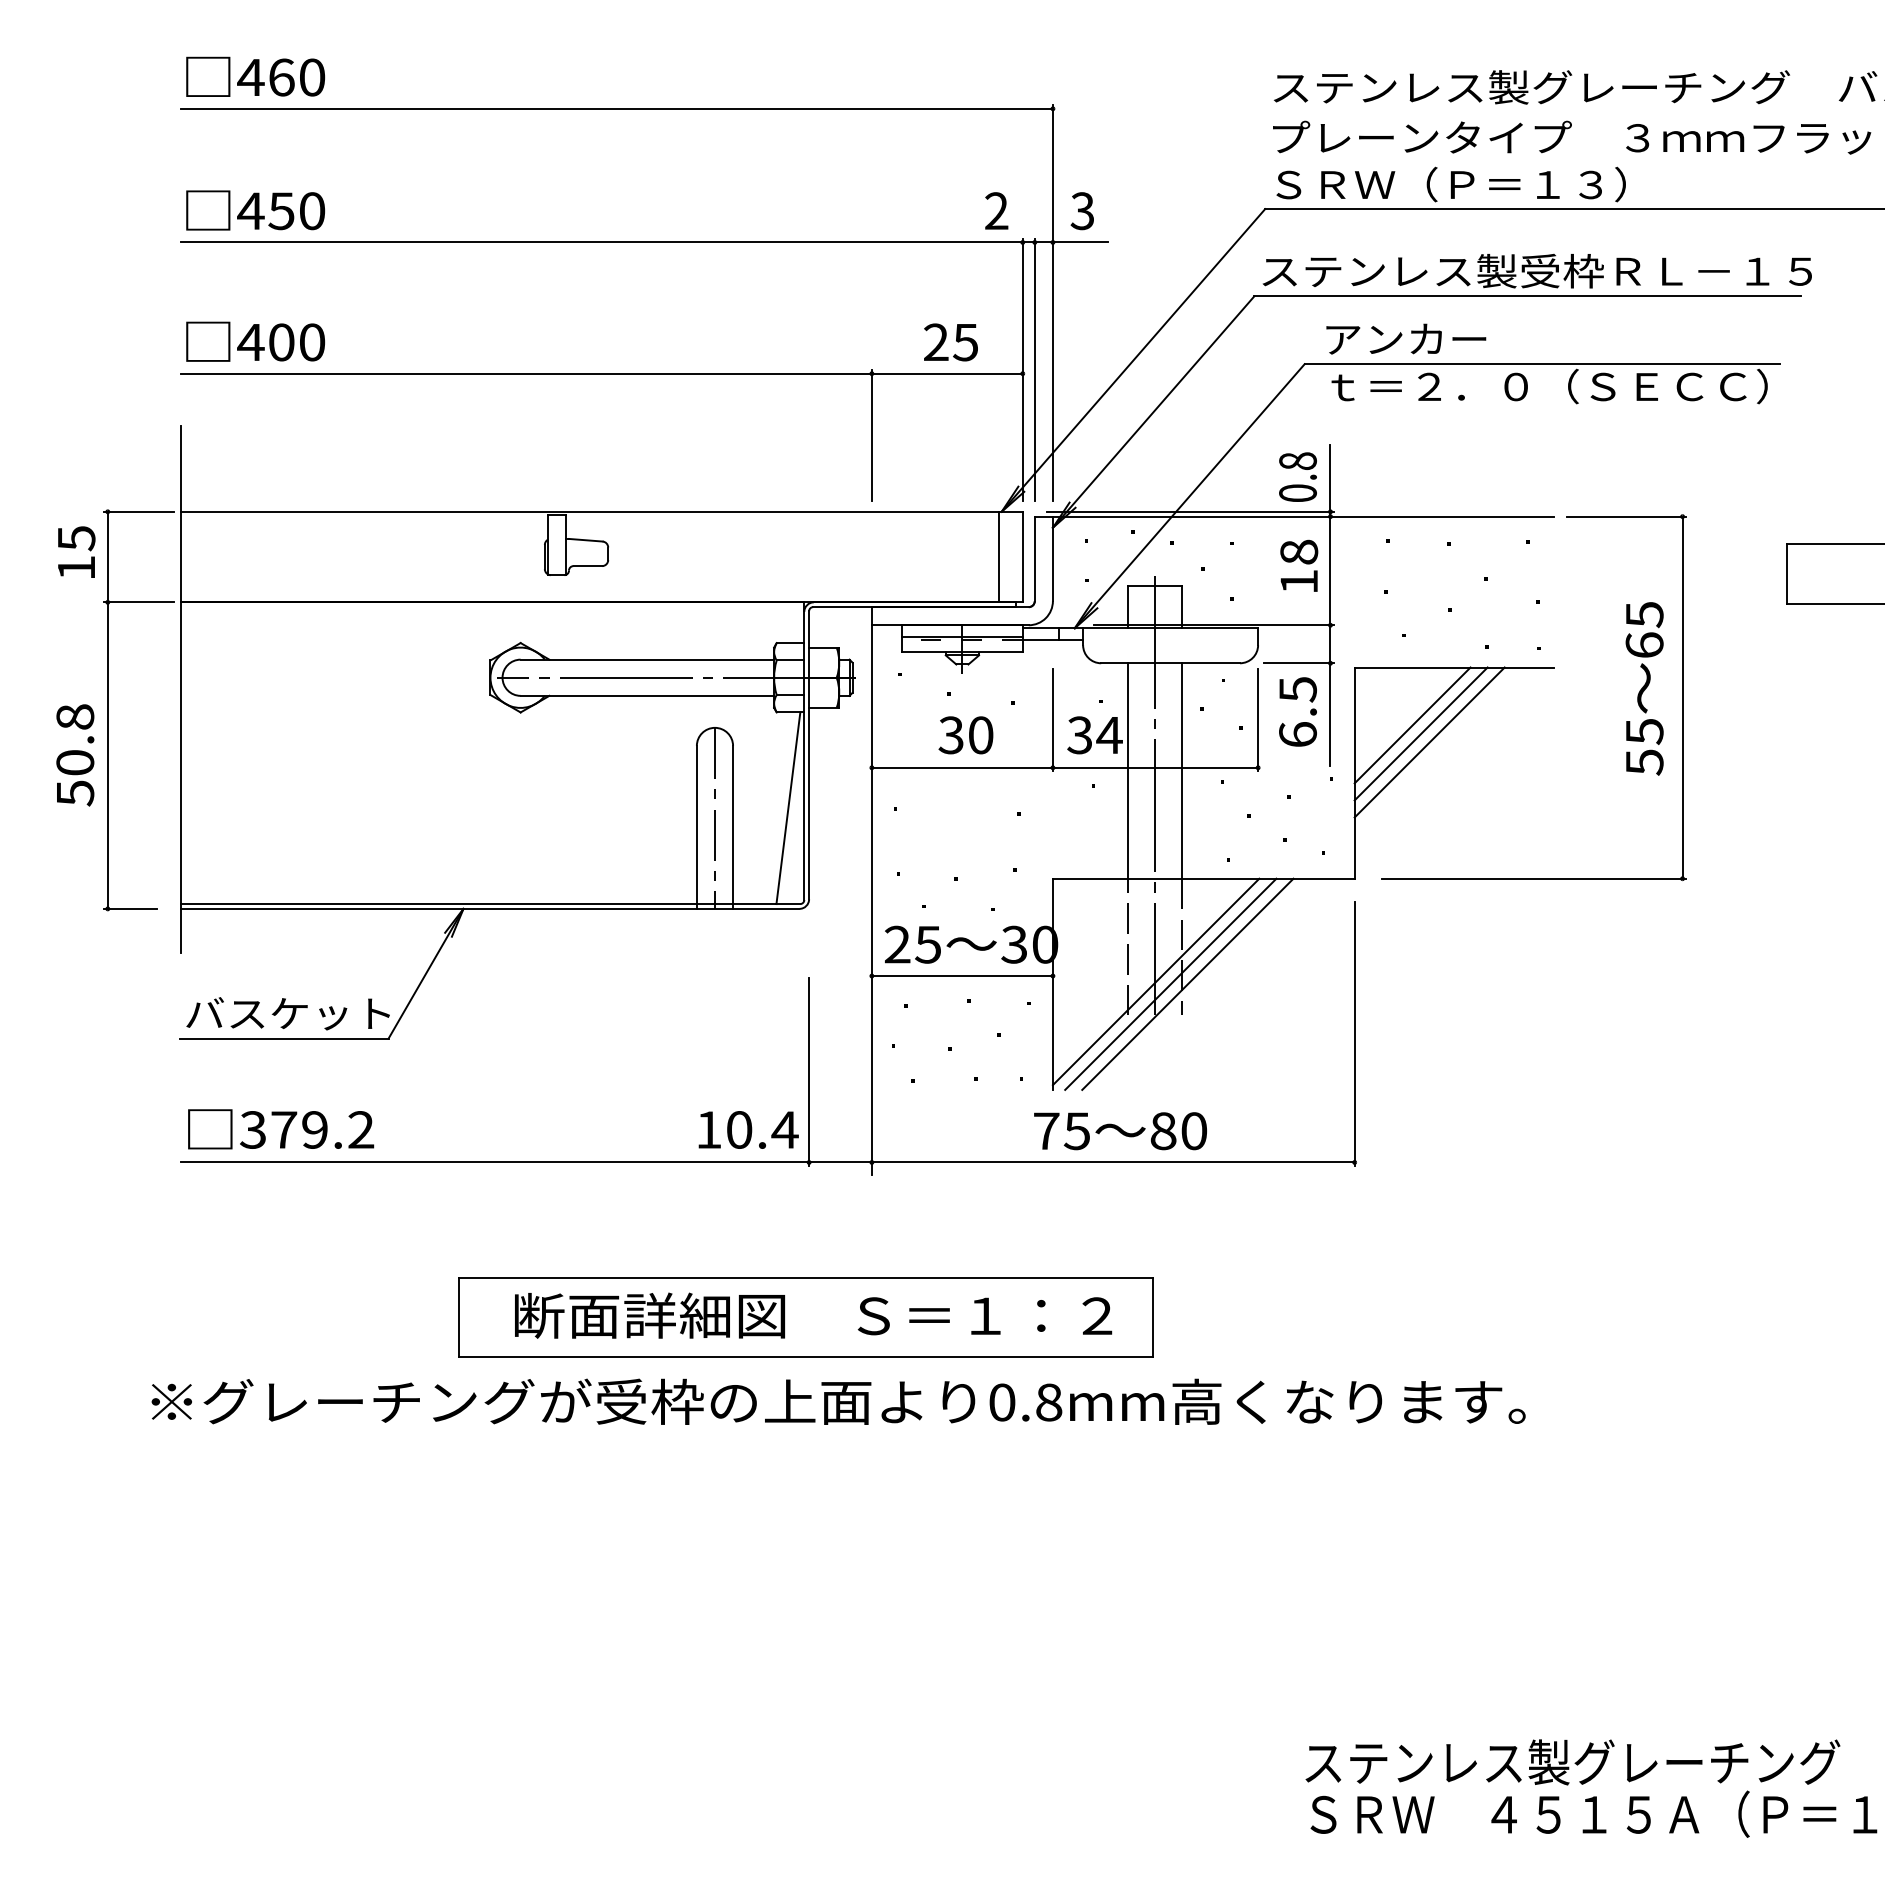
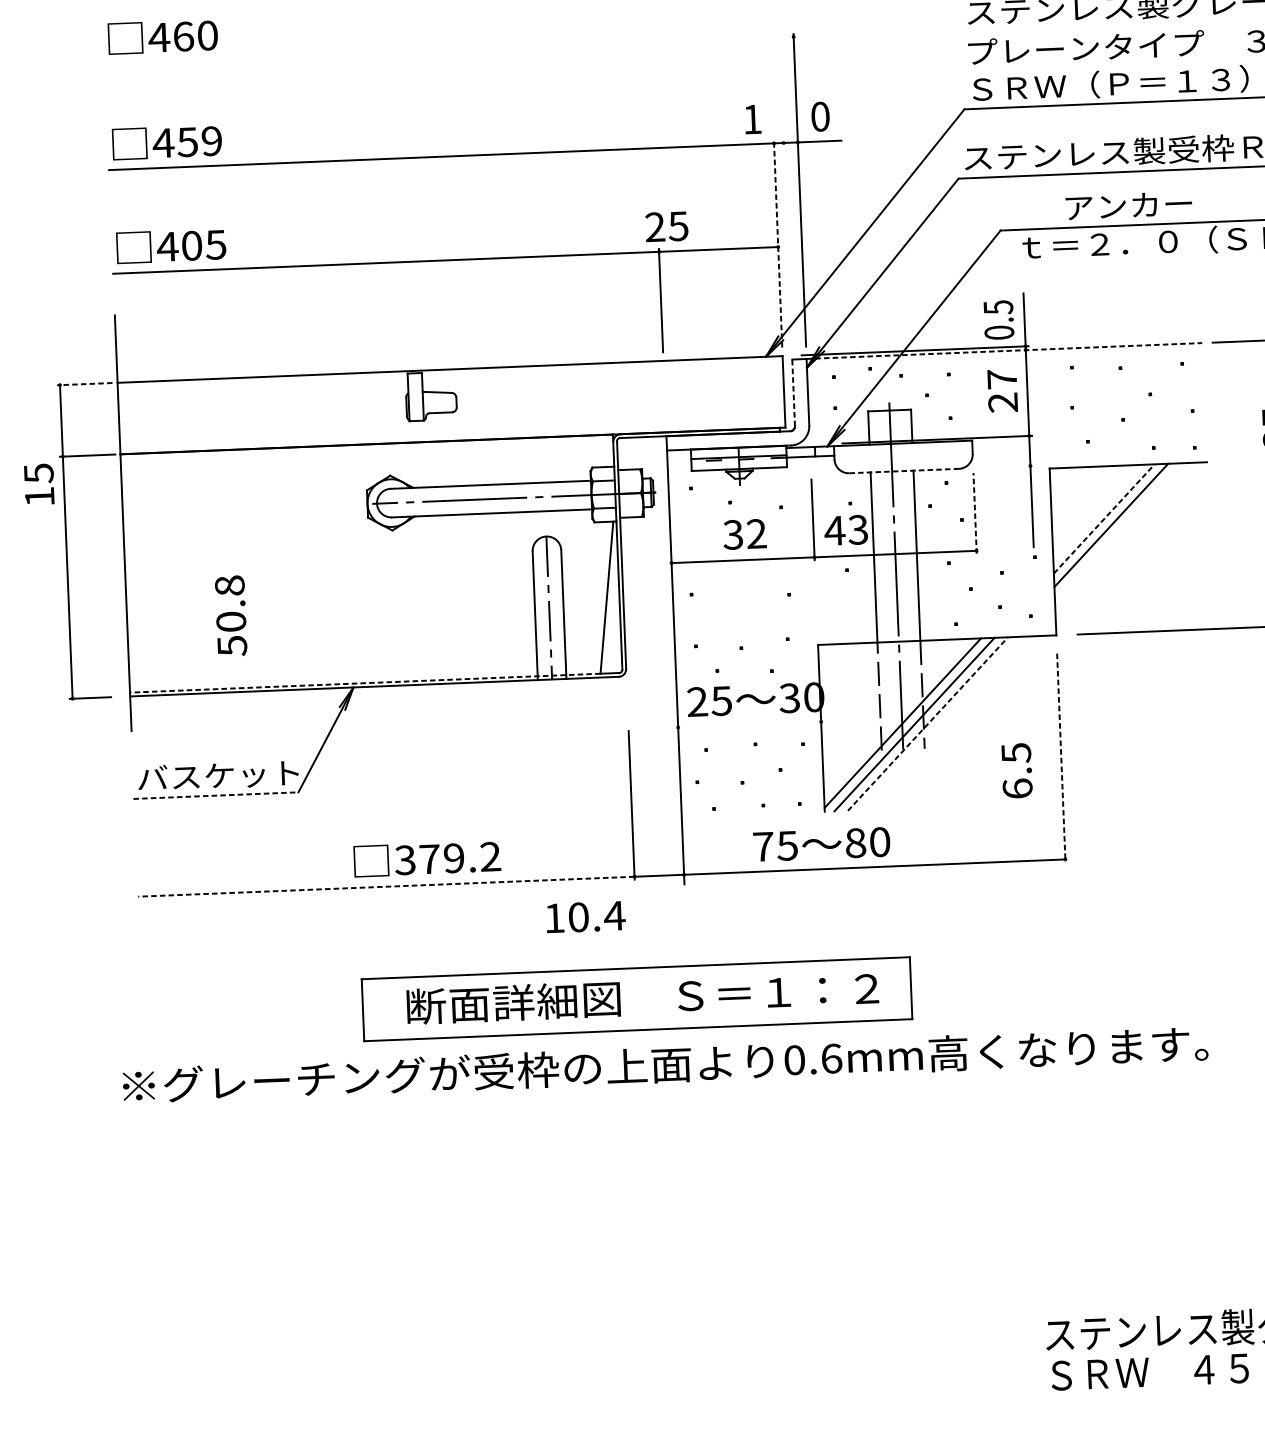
line: (616, 108) -> (448, 50), removed
text: (996, 210) -> (752, 118), 2 -> 1
text: (312, 211) -> (212, 141), 450 -> 459
text: (1082, 211) -> (820, 117), 3 -> 0
text: (1406, 338) -> (1129, 205), moved
text: (311, 342) -> (215, 244), 400 -> 405
text: (950, 342) -> (666, 226), moved
line: (1022, 369) -> (777, 243), solid -> dashed
line: (1034, 369) -> (787, 243), removed
text: (1297, 461) -> (998, 307), 0.8 -> 0.5
line: (138, 511) -> (84, 383), solid -> dashed
line: (1303, 516) -> (1004, 350), solid -> dashed
text: (76, 551) -> (39, 483), moved
line: (998, 556) -> (764, 392), removed
line: (1034, 558) -> (793, 392), solid -> dashed
text: (1299, 566) -> (1002, 390), 18 -> 27
line: (1171, 663) -> (904, 471), solid -> dashed
line: (1299, 663) -> (1005, 467), removed
text: (1297, 711) -> (1016, 770), moved
line: (1258, 719) -> (975, 512), solid -> dashed
line: (1412, 725) -> (1097, 512), removed
line: (1421, 733) -> (1104, 518), solid -> dashed
text: (980, 735) -> (756, 534), 30 -> 32
text: (1094, 735) -> (846, 530), 34 -> 43
text: (75, 755) -> (231, 616), moved
line: (478, 904) -> (365, 683), solid -> dashed
line: (961, 976) -> (748, 725), removed
line: (1188, 983) -> (928, 723), solid -> dashed
line: (1354, 1034) -> (1061, 758), solid -> dashed
line: (284, 1038) -> (216, 795), solid -> dashed
text: (281, 1129) -> (427, 859), moved
text: (748, 1129) -> (585, 916), moved
text: (1120, 1131) -> (821, 844), moved
line: (494, 1162) -> (386, 886), solid -> dashed
text: (1049, 1402) -> (831, 1058), 0.8mm -> 0.6mm

